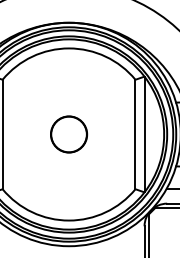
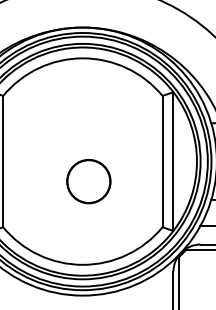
circle: (68, 134) -> (88, 181), moved

